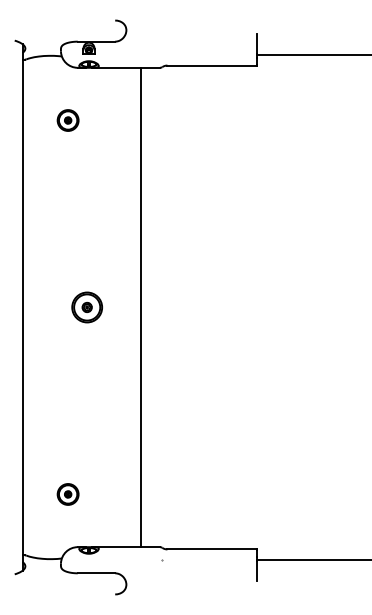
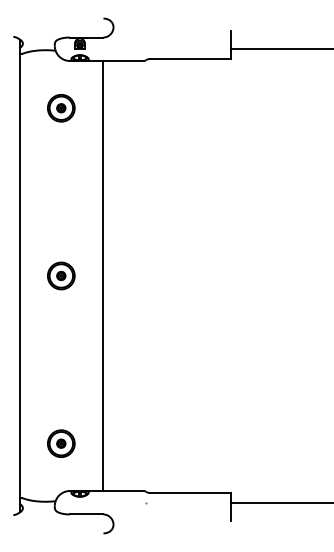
part: (67, 120) -> (60, 108), size x1.43
part: (86, 307) -> (60, 276), moved
line: (140, 307) -> (102, 276), moved
part: (67, 494) -> (60, 443), size x1.43

